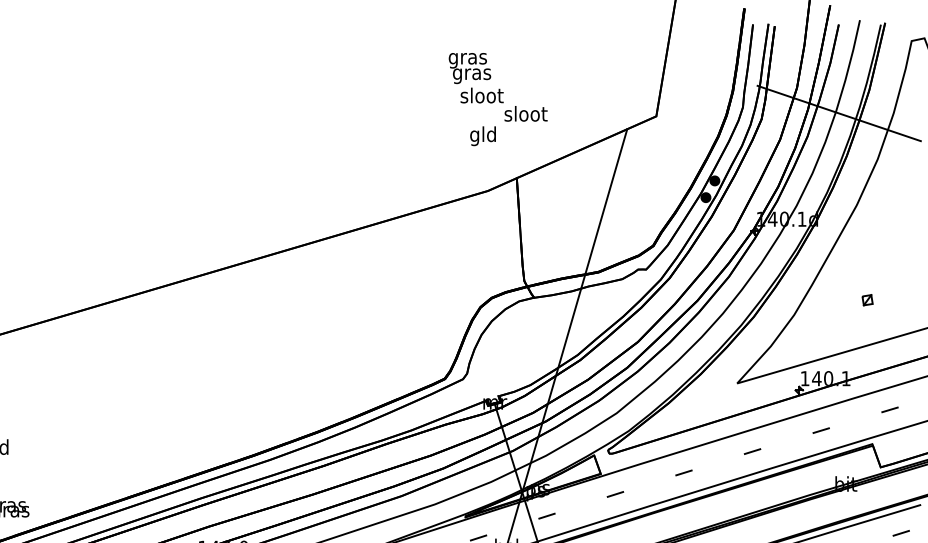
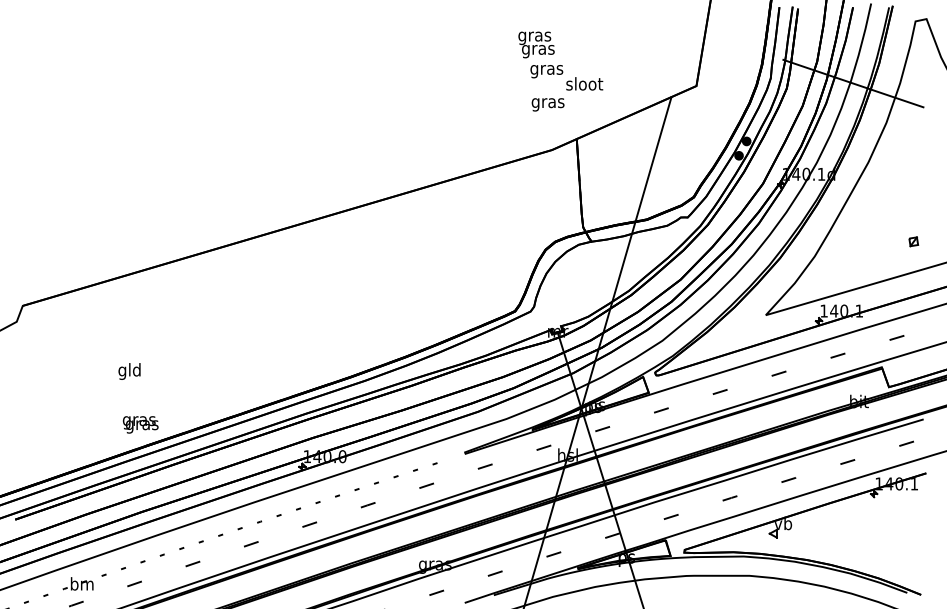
text: (481, 97) -> (546, 69), sloot -> gras
text: (482, 135) -> (547, 102), gld -> gras
part: (867, 299) -> (913, 241), moved

